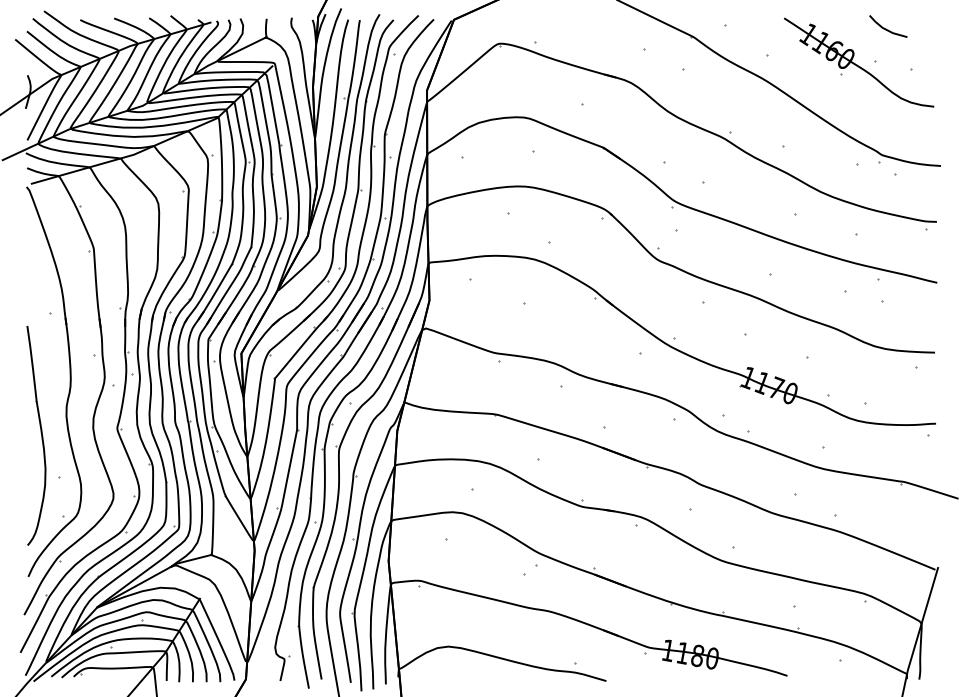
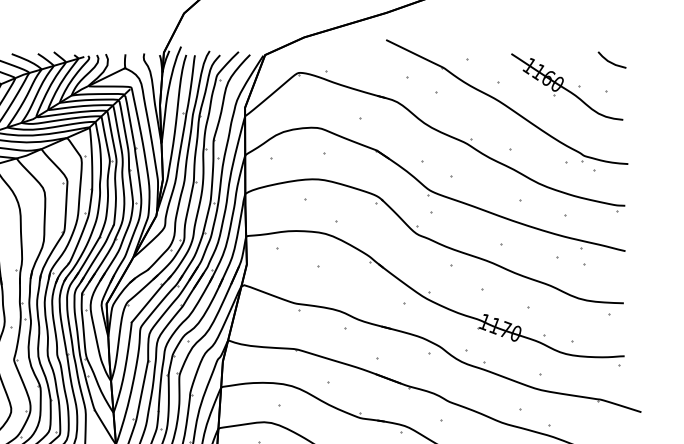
line: (886, 28) -> (610, 61), moved

